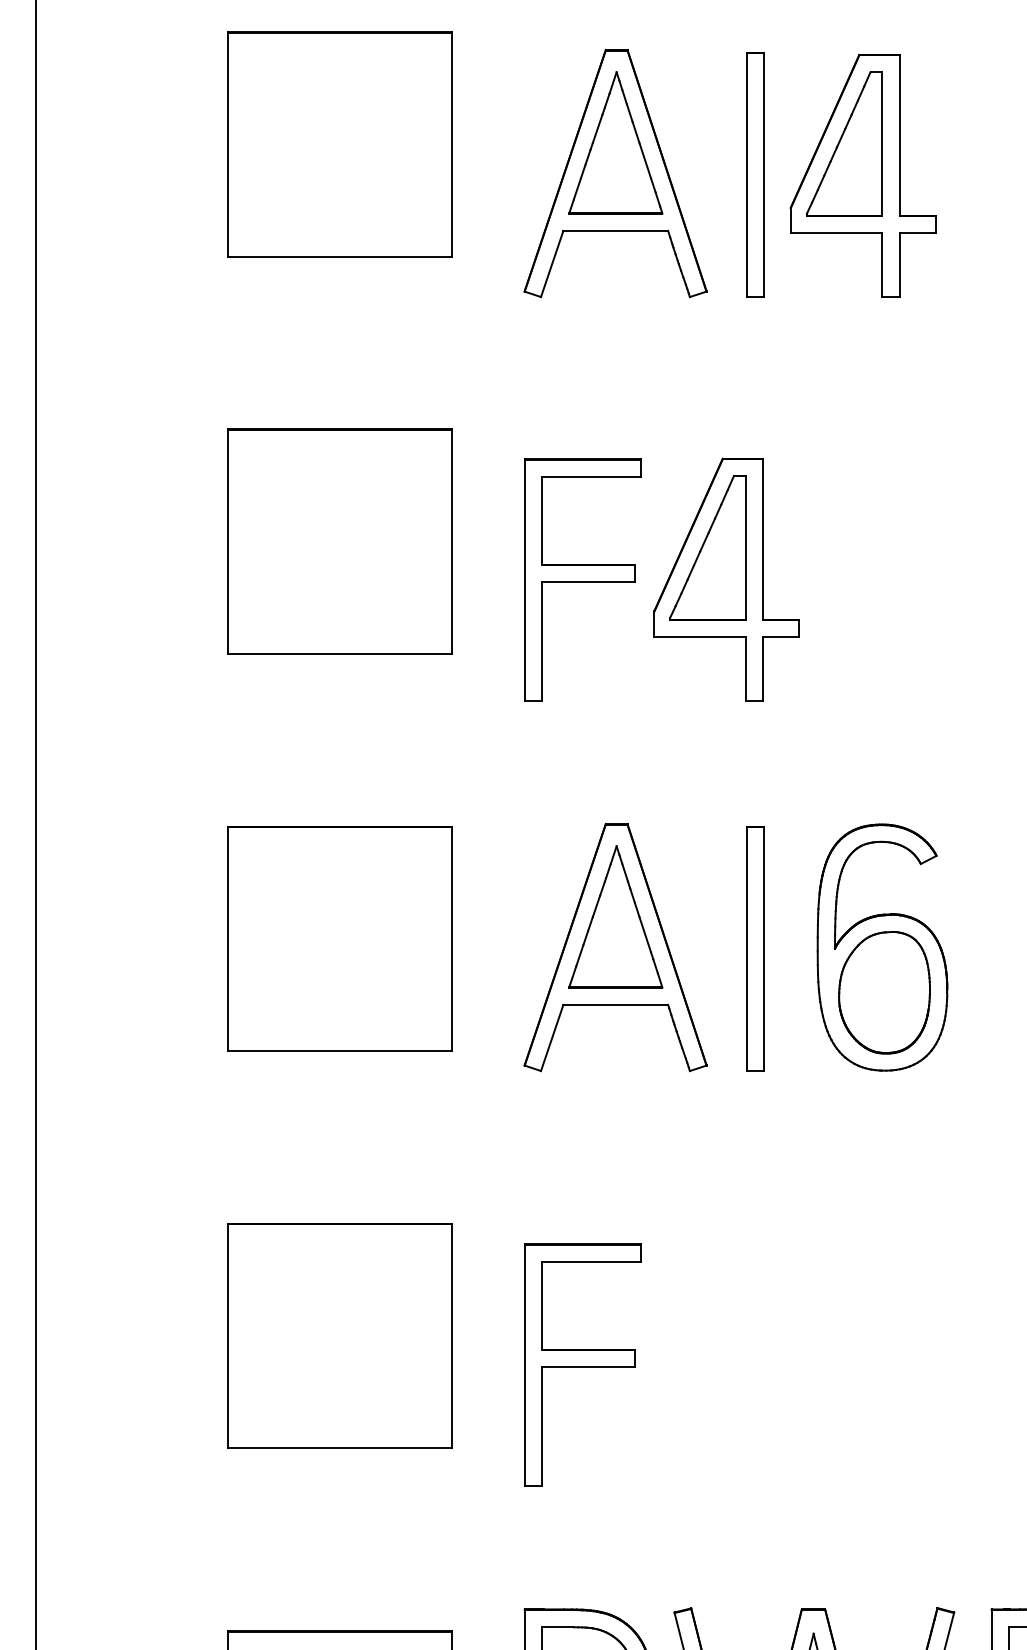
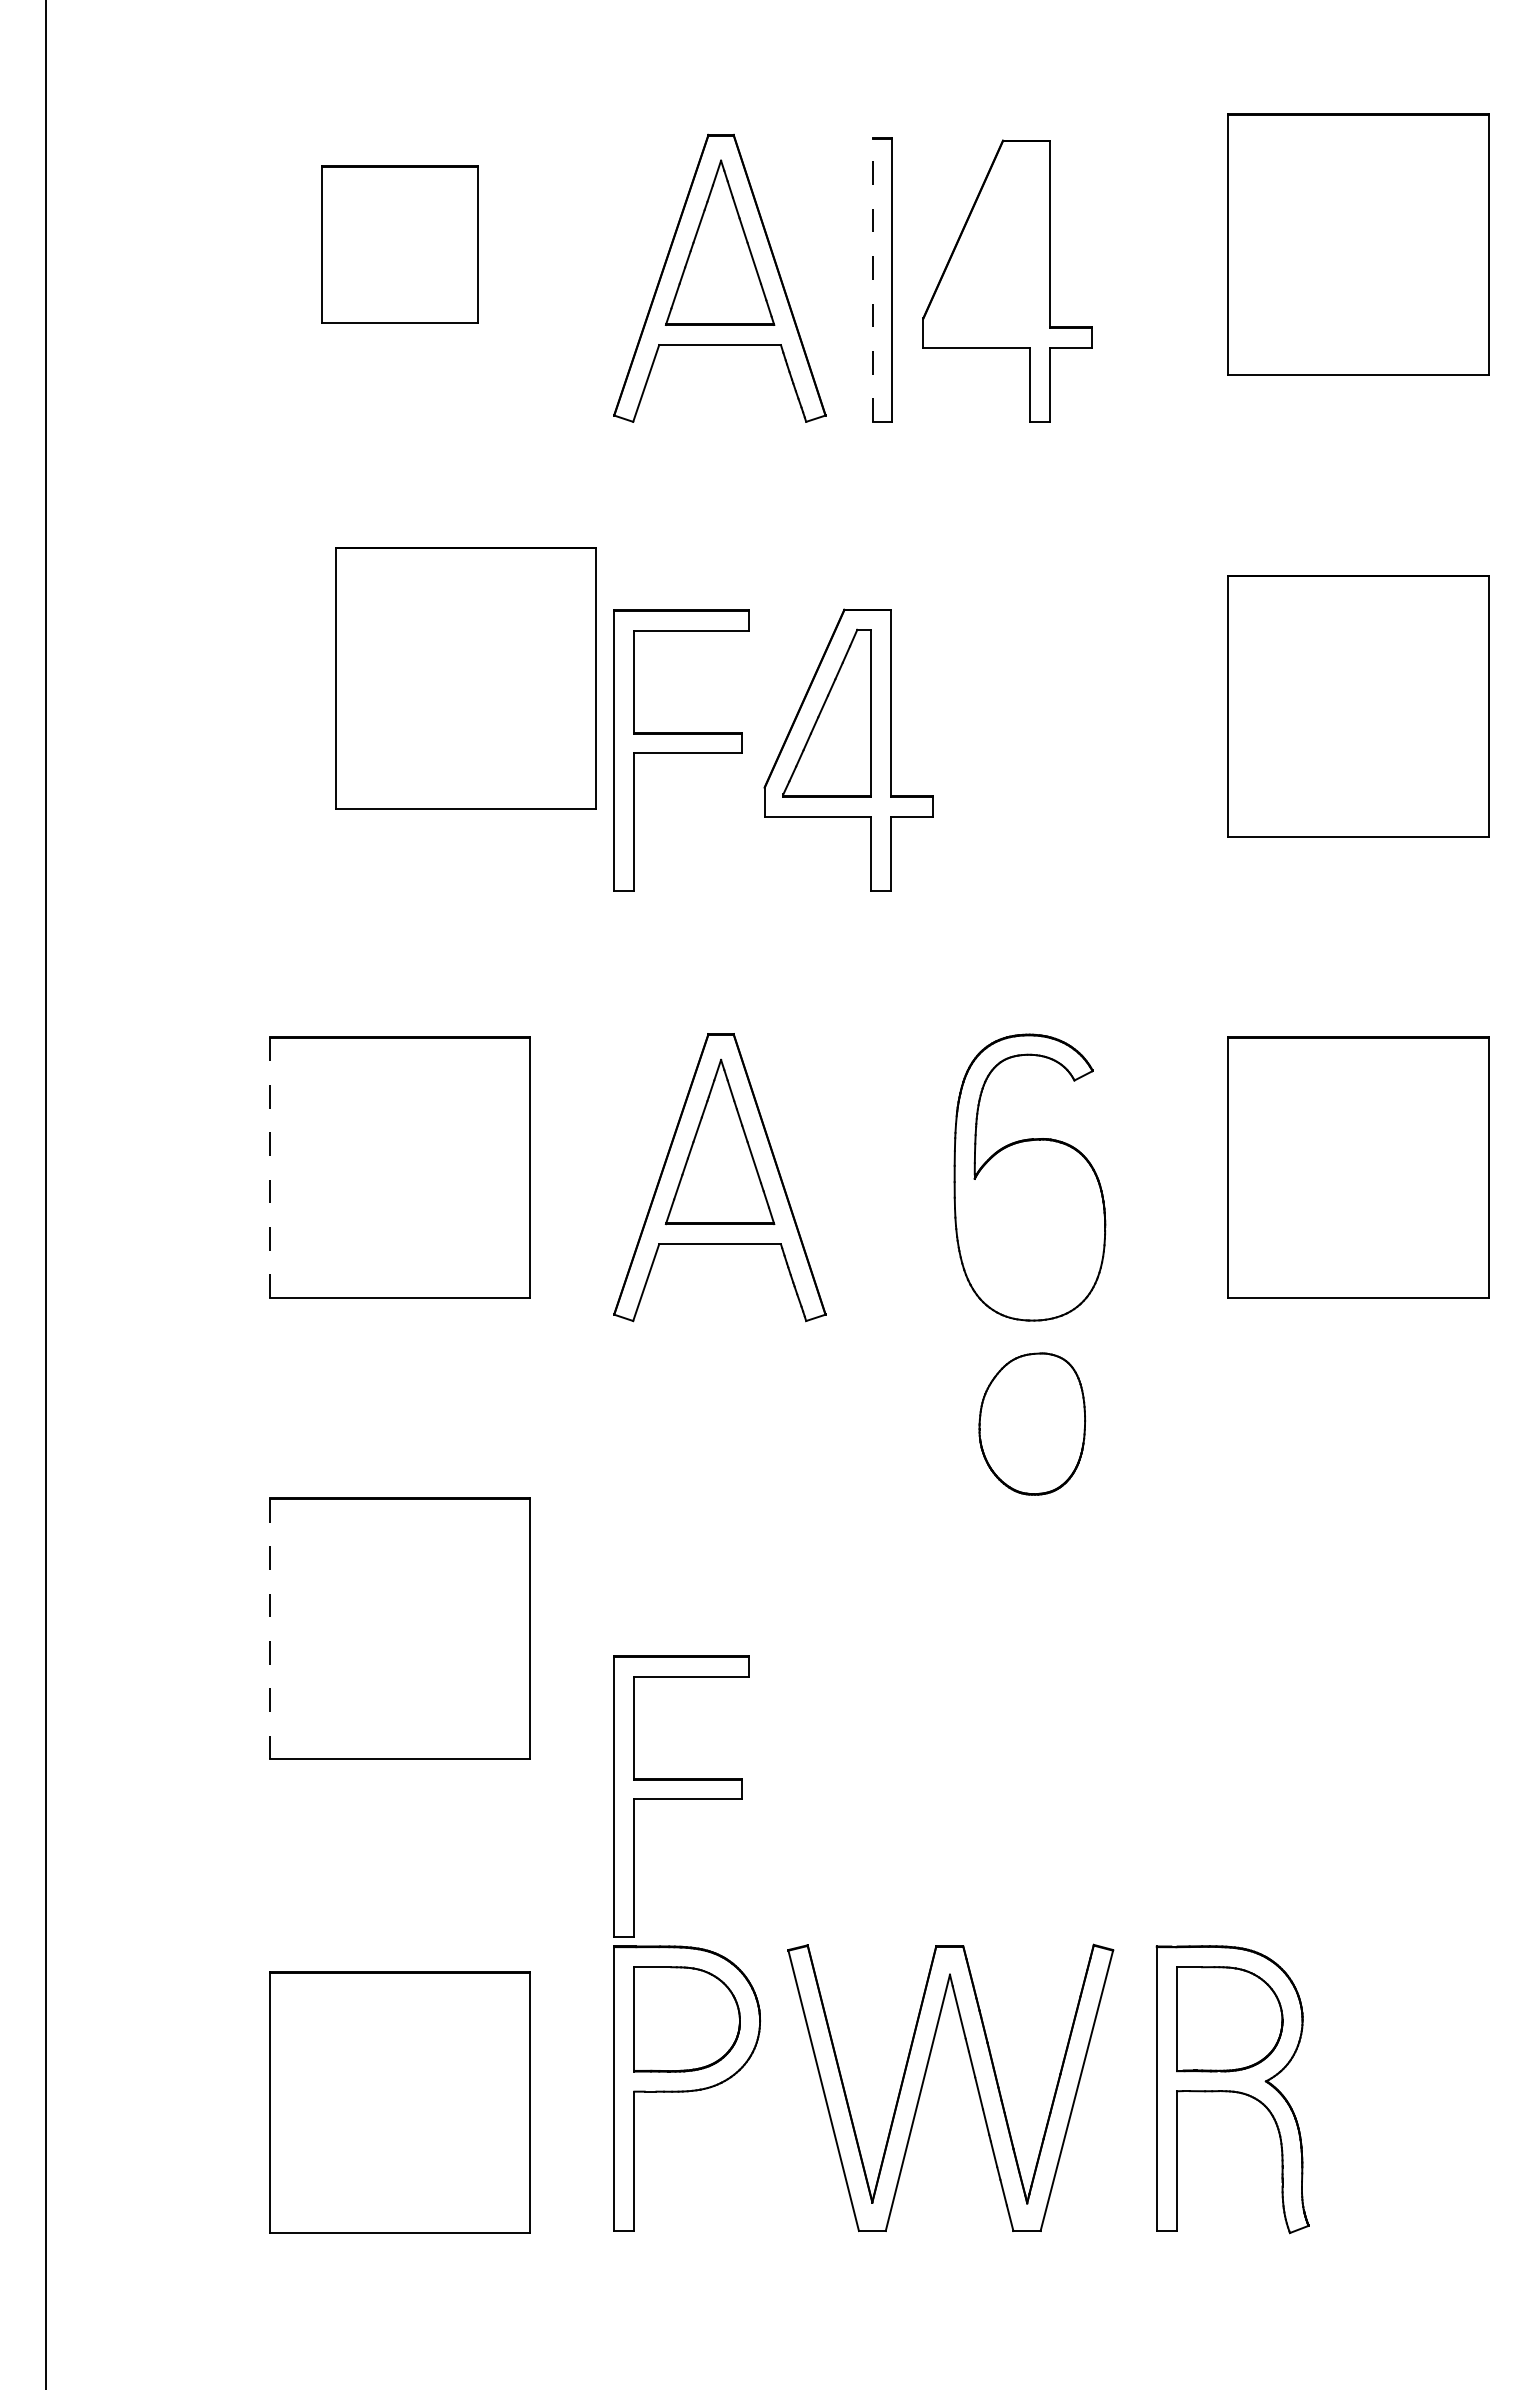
part: (844, 143) -> (985, 243), removed
part: (339, 144) -> (399, 244), size x0.6
line: (746, 174) -> (872, 279), solid -> dashed
part: (339, 542) -> (465, 678), moved
line: (227, 938) -> (269, 1167), solid -> dashed
part: (755, 948) -> (882, 1178), removed
part: (884, 992) -> (1032, 1423), moved
line: (227, 1335) -> (269, 1628), solid -> dashed
part: (582, 1364) -> (681, 1796), moved

